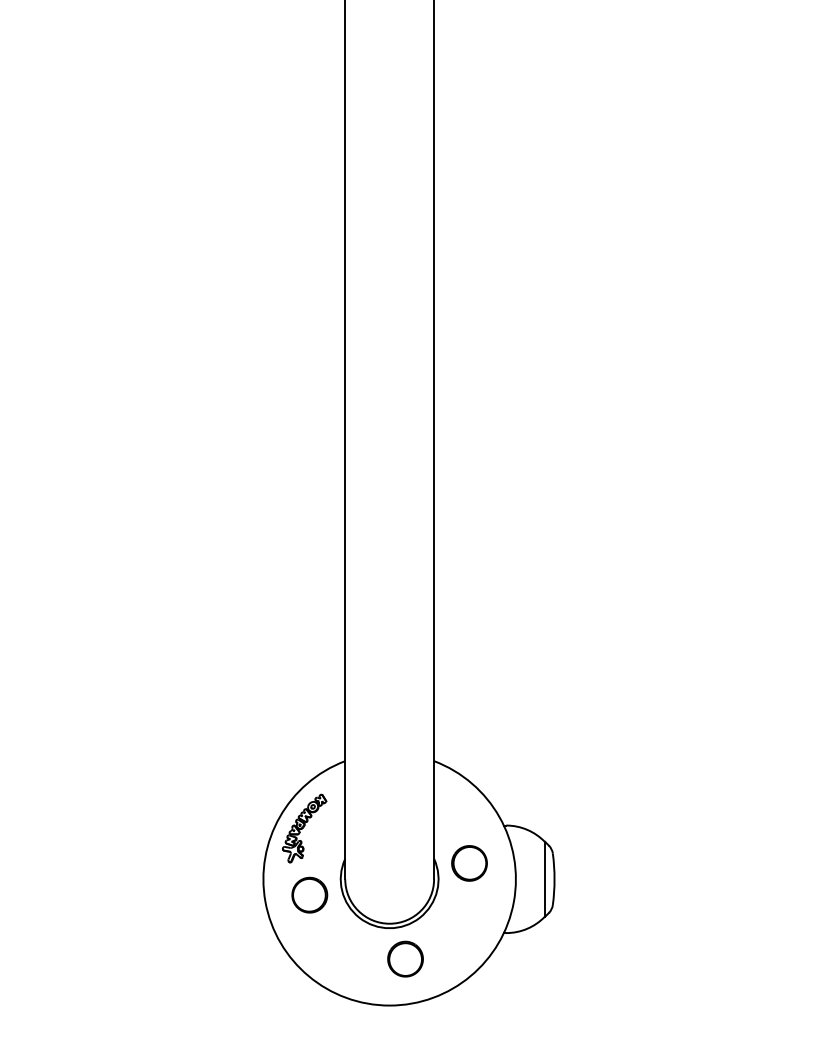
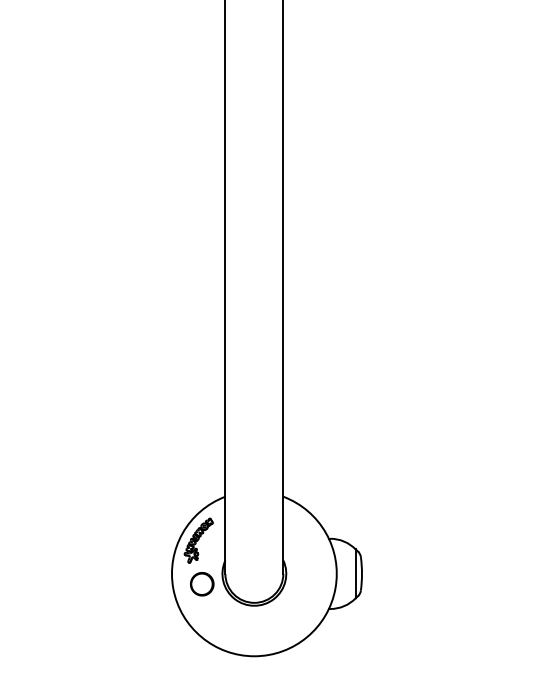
part: (469, 863) -> (306, 563), removed
part: (405, 958) -> (264, 625), removed

